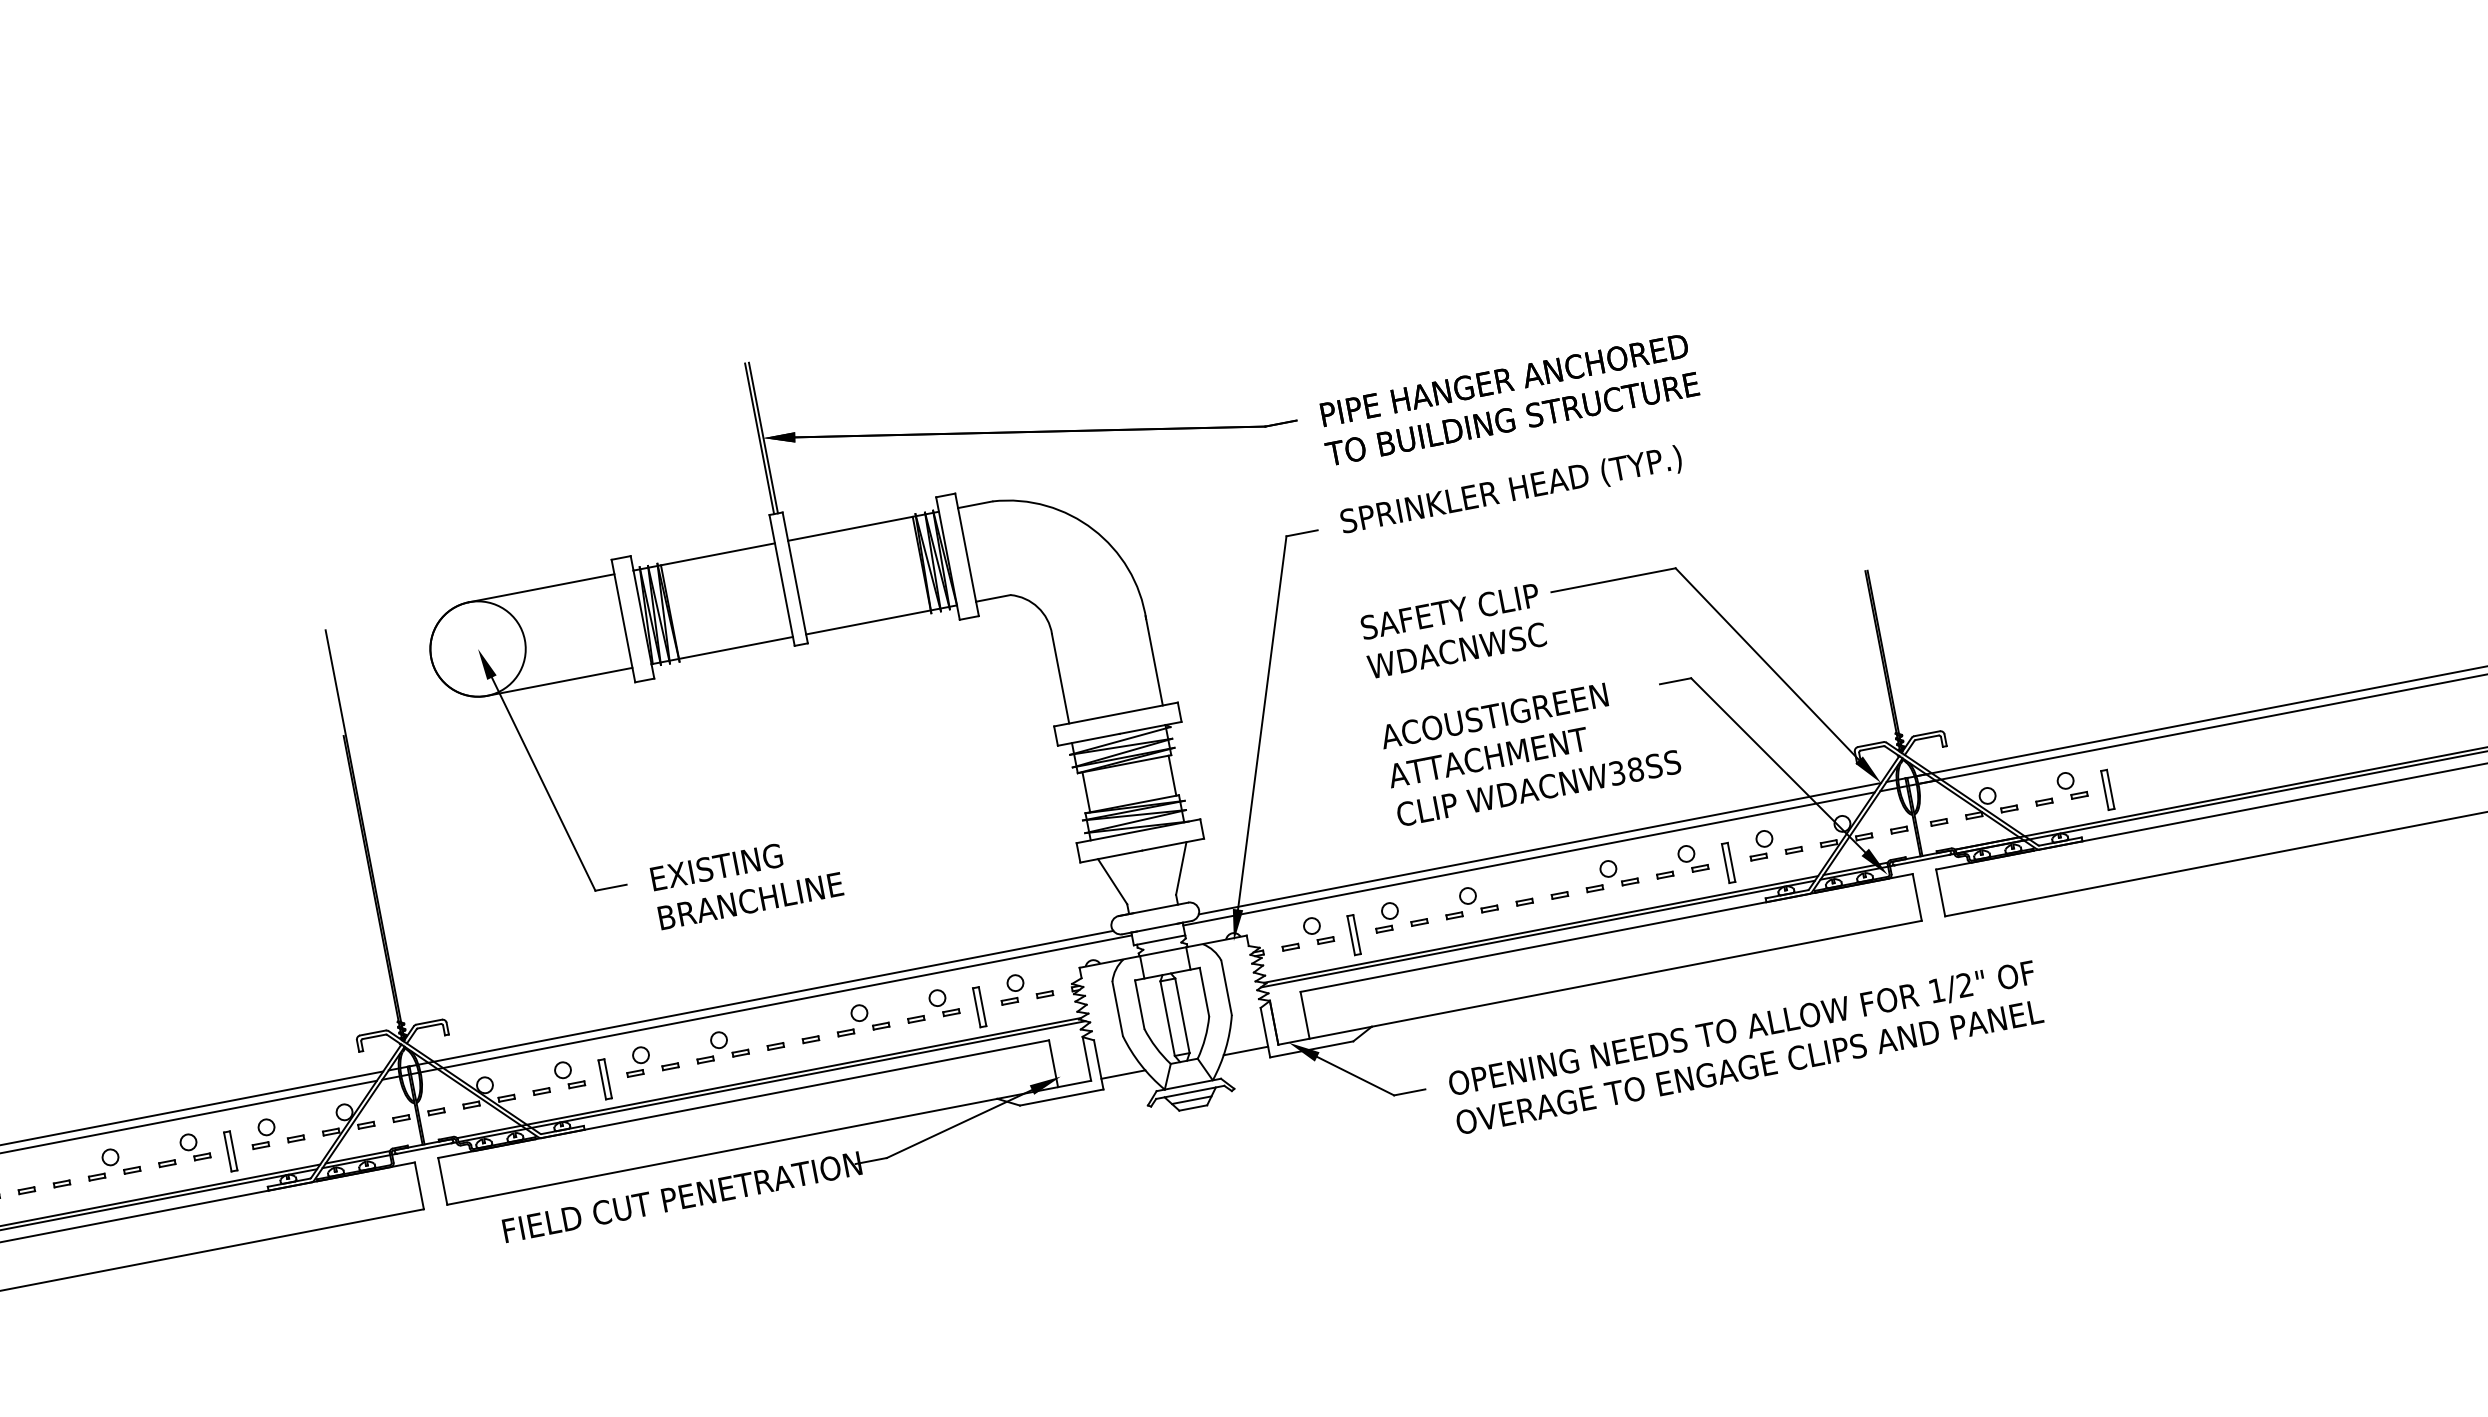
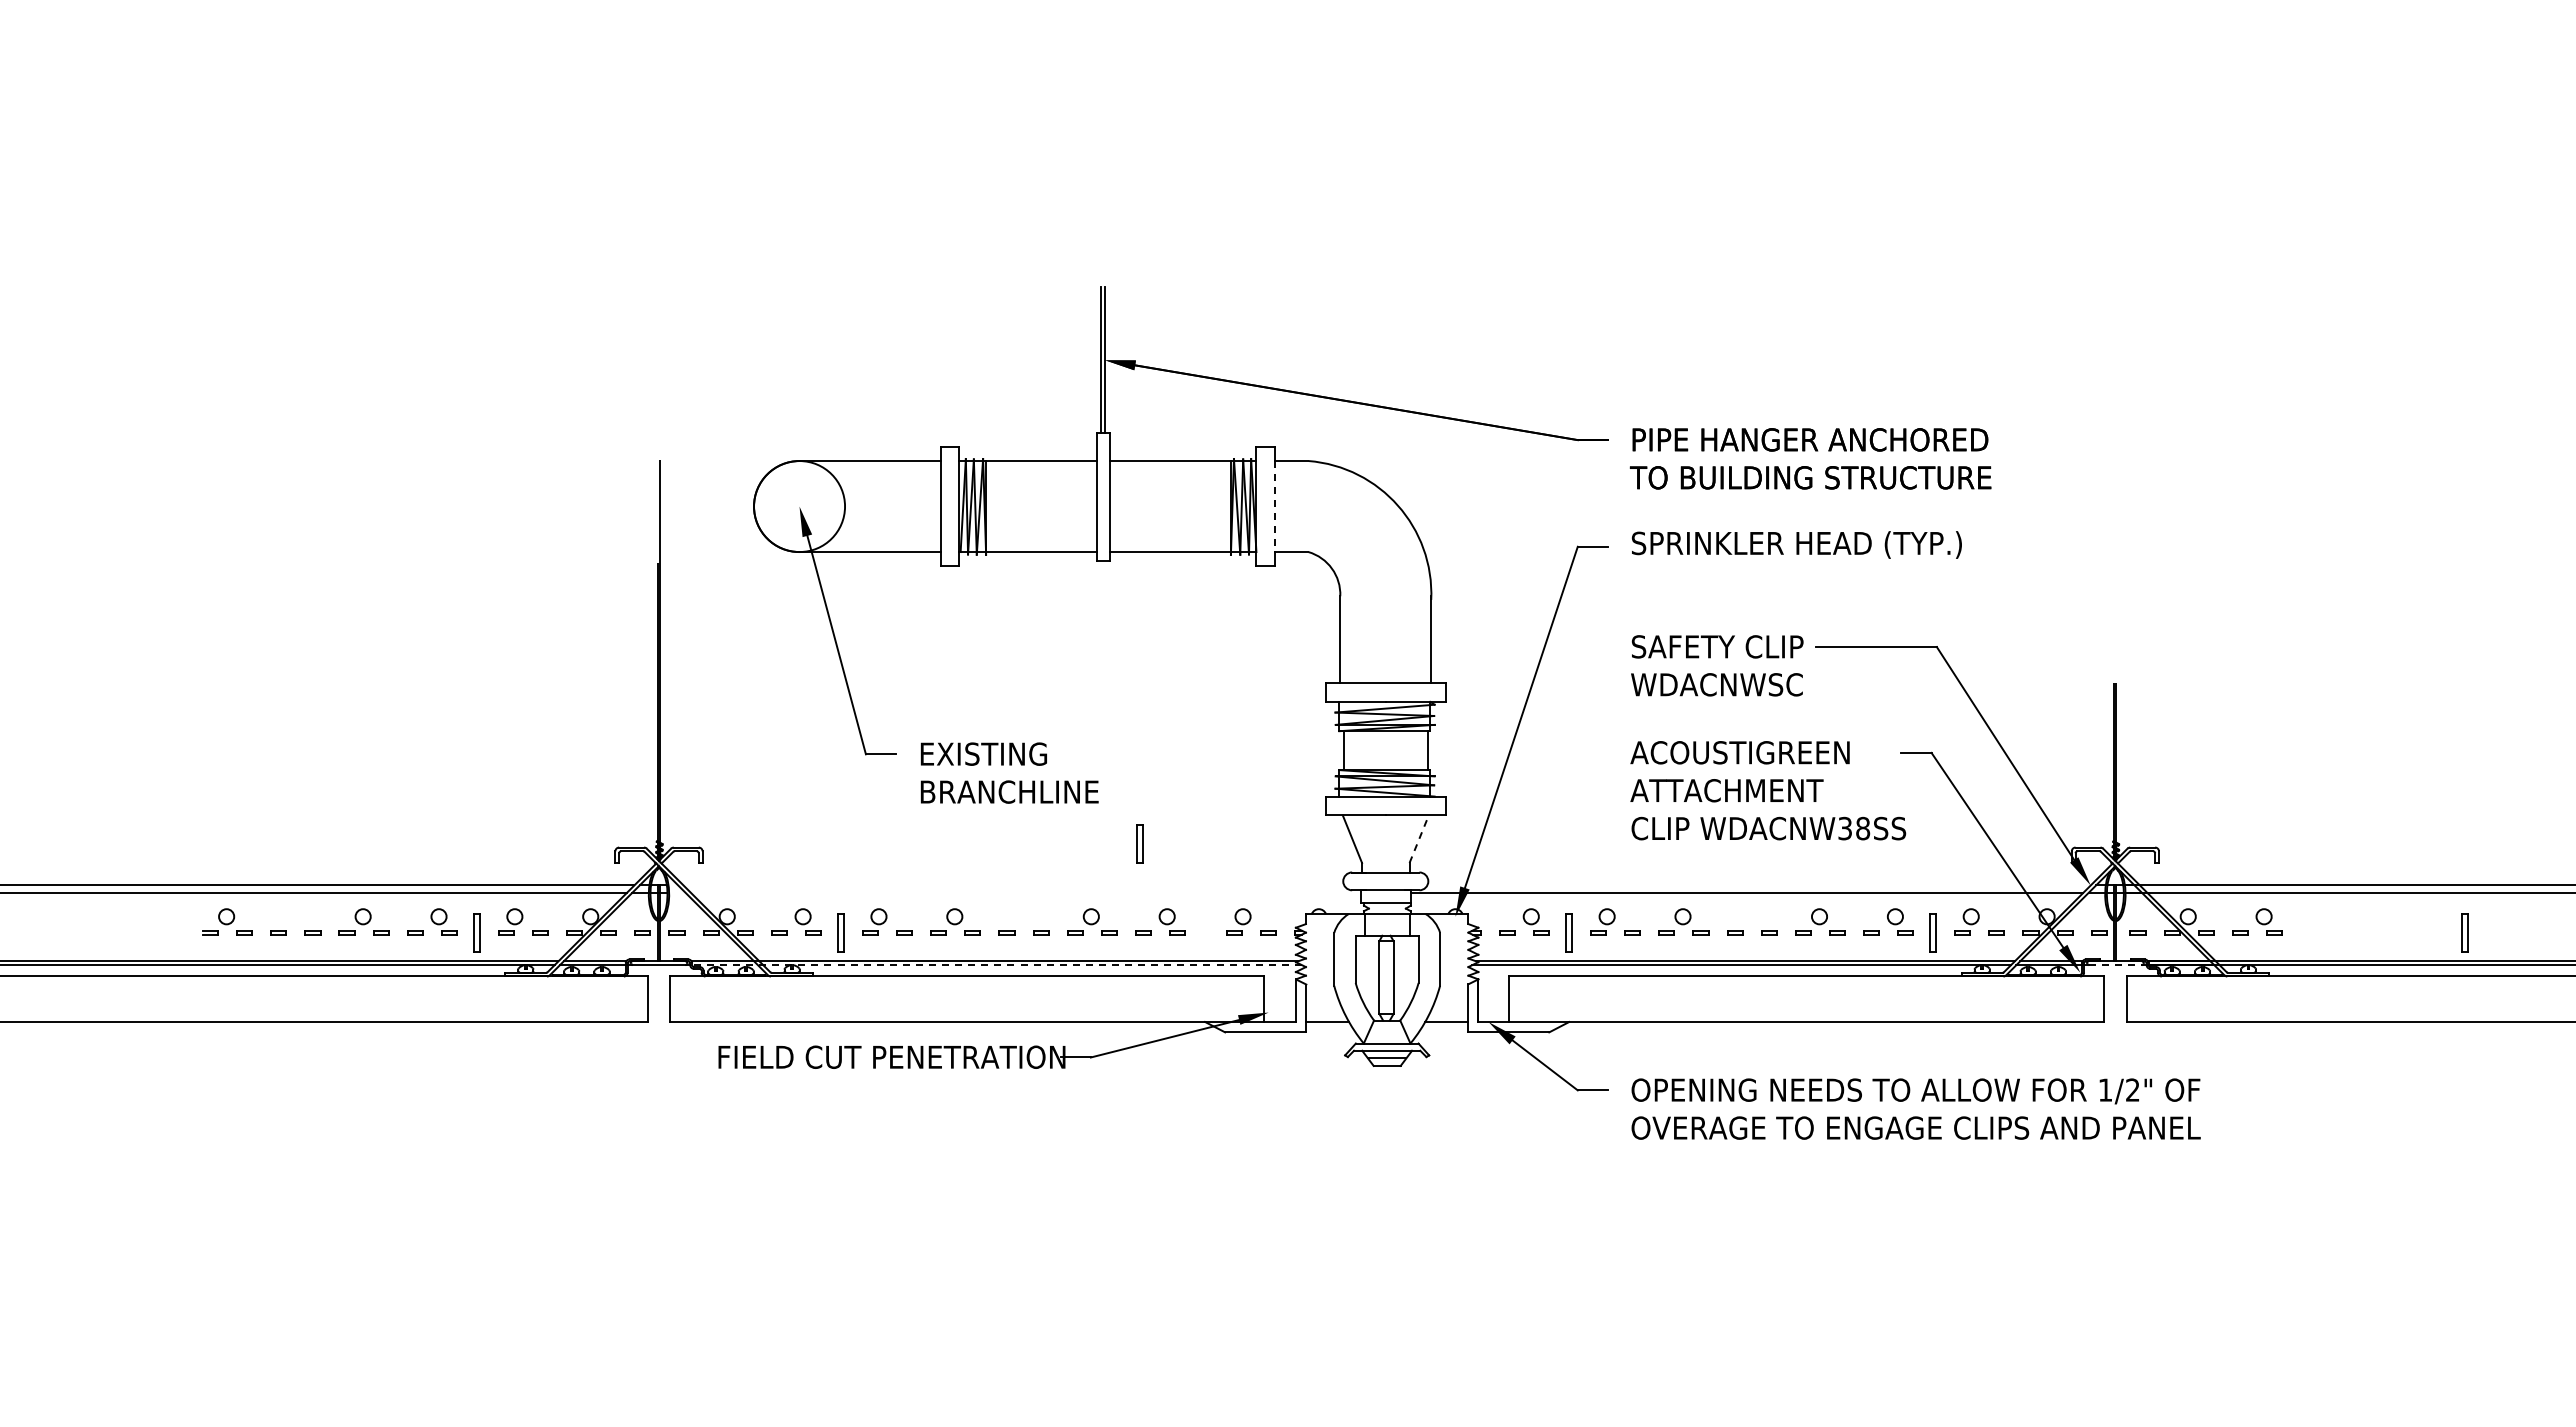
line: (966, 554) -> (1274, 506), solid -> dashed
part: (2107, 789) -> (2464, 932), moved
line: (1539, 848) -> (1758, 885), removed
line: (1922, 860) -> (2115, 965), solid -> dashed
line: (1181, 868) -> (1419, 839), solid -> dashed
line: (765, 997) -> (1006, 885), removed
line: (775, 1004) -> (1014, 893), removed
part: (978, 1006) -> (1139, 843), moved
line: (772, 1081) -> (997, 965), solid -> dashed

